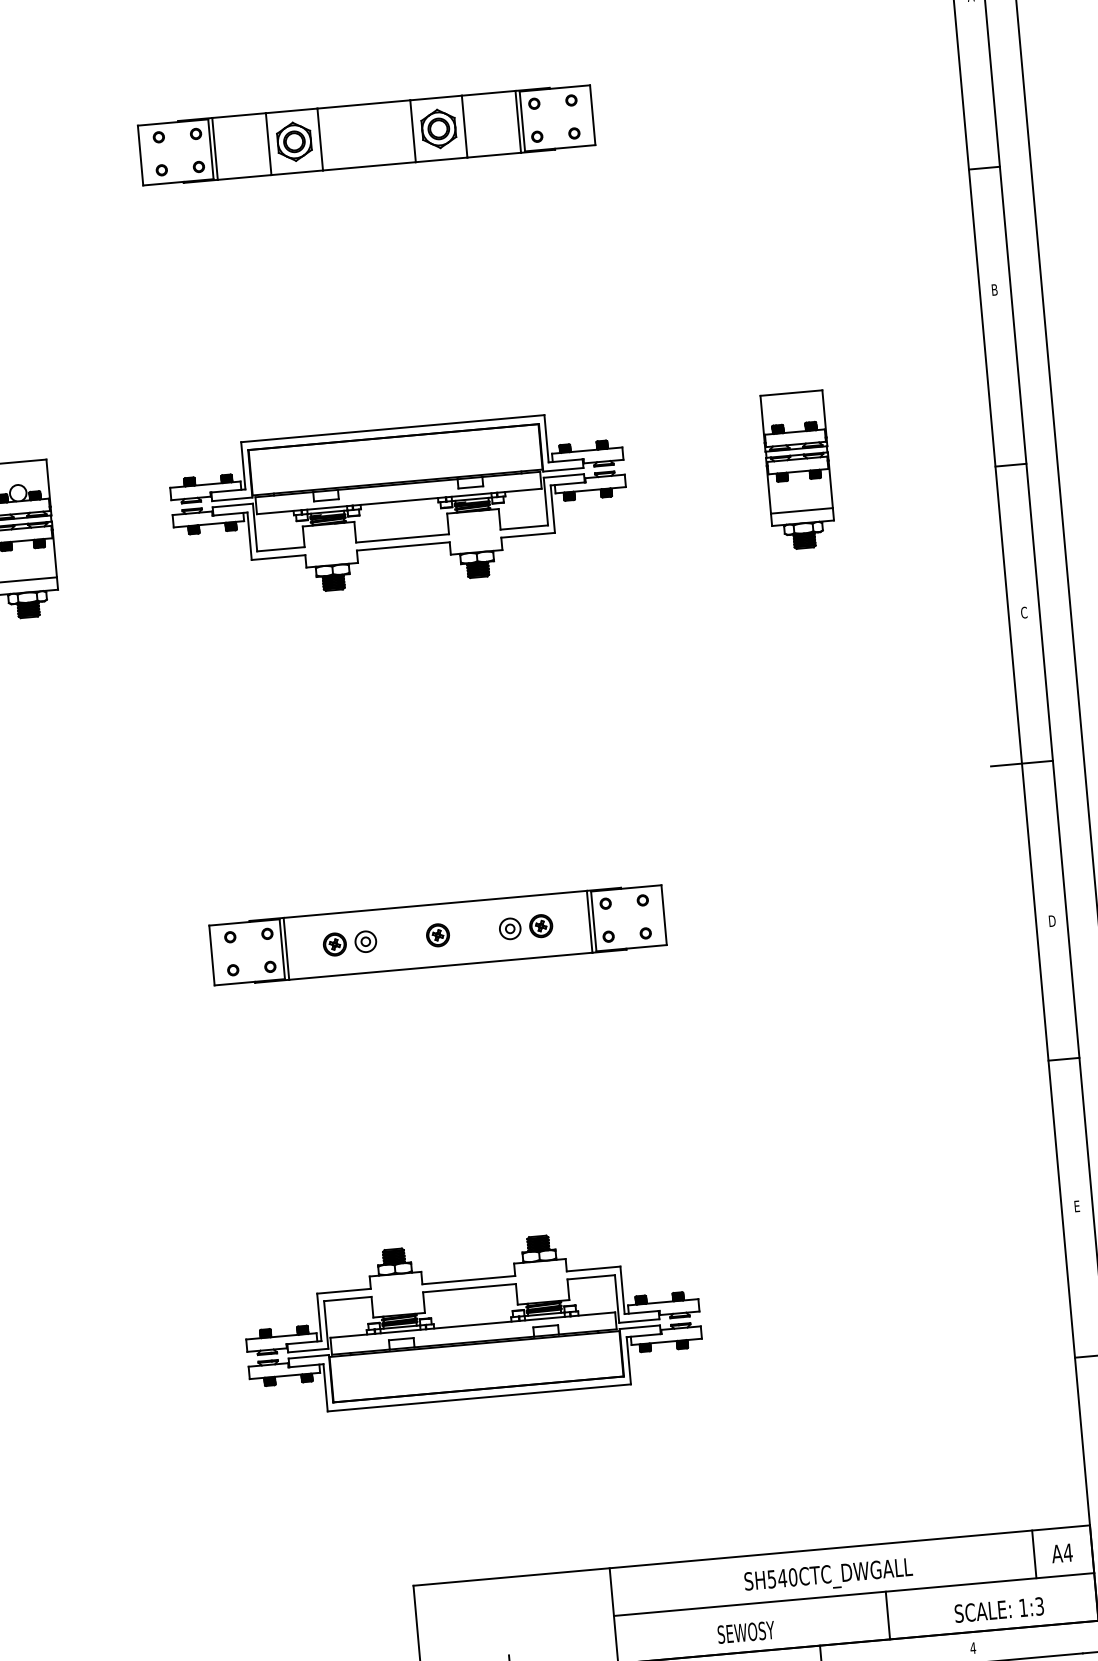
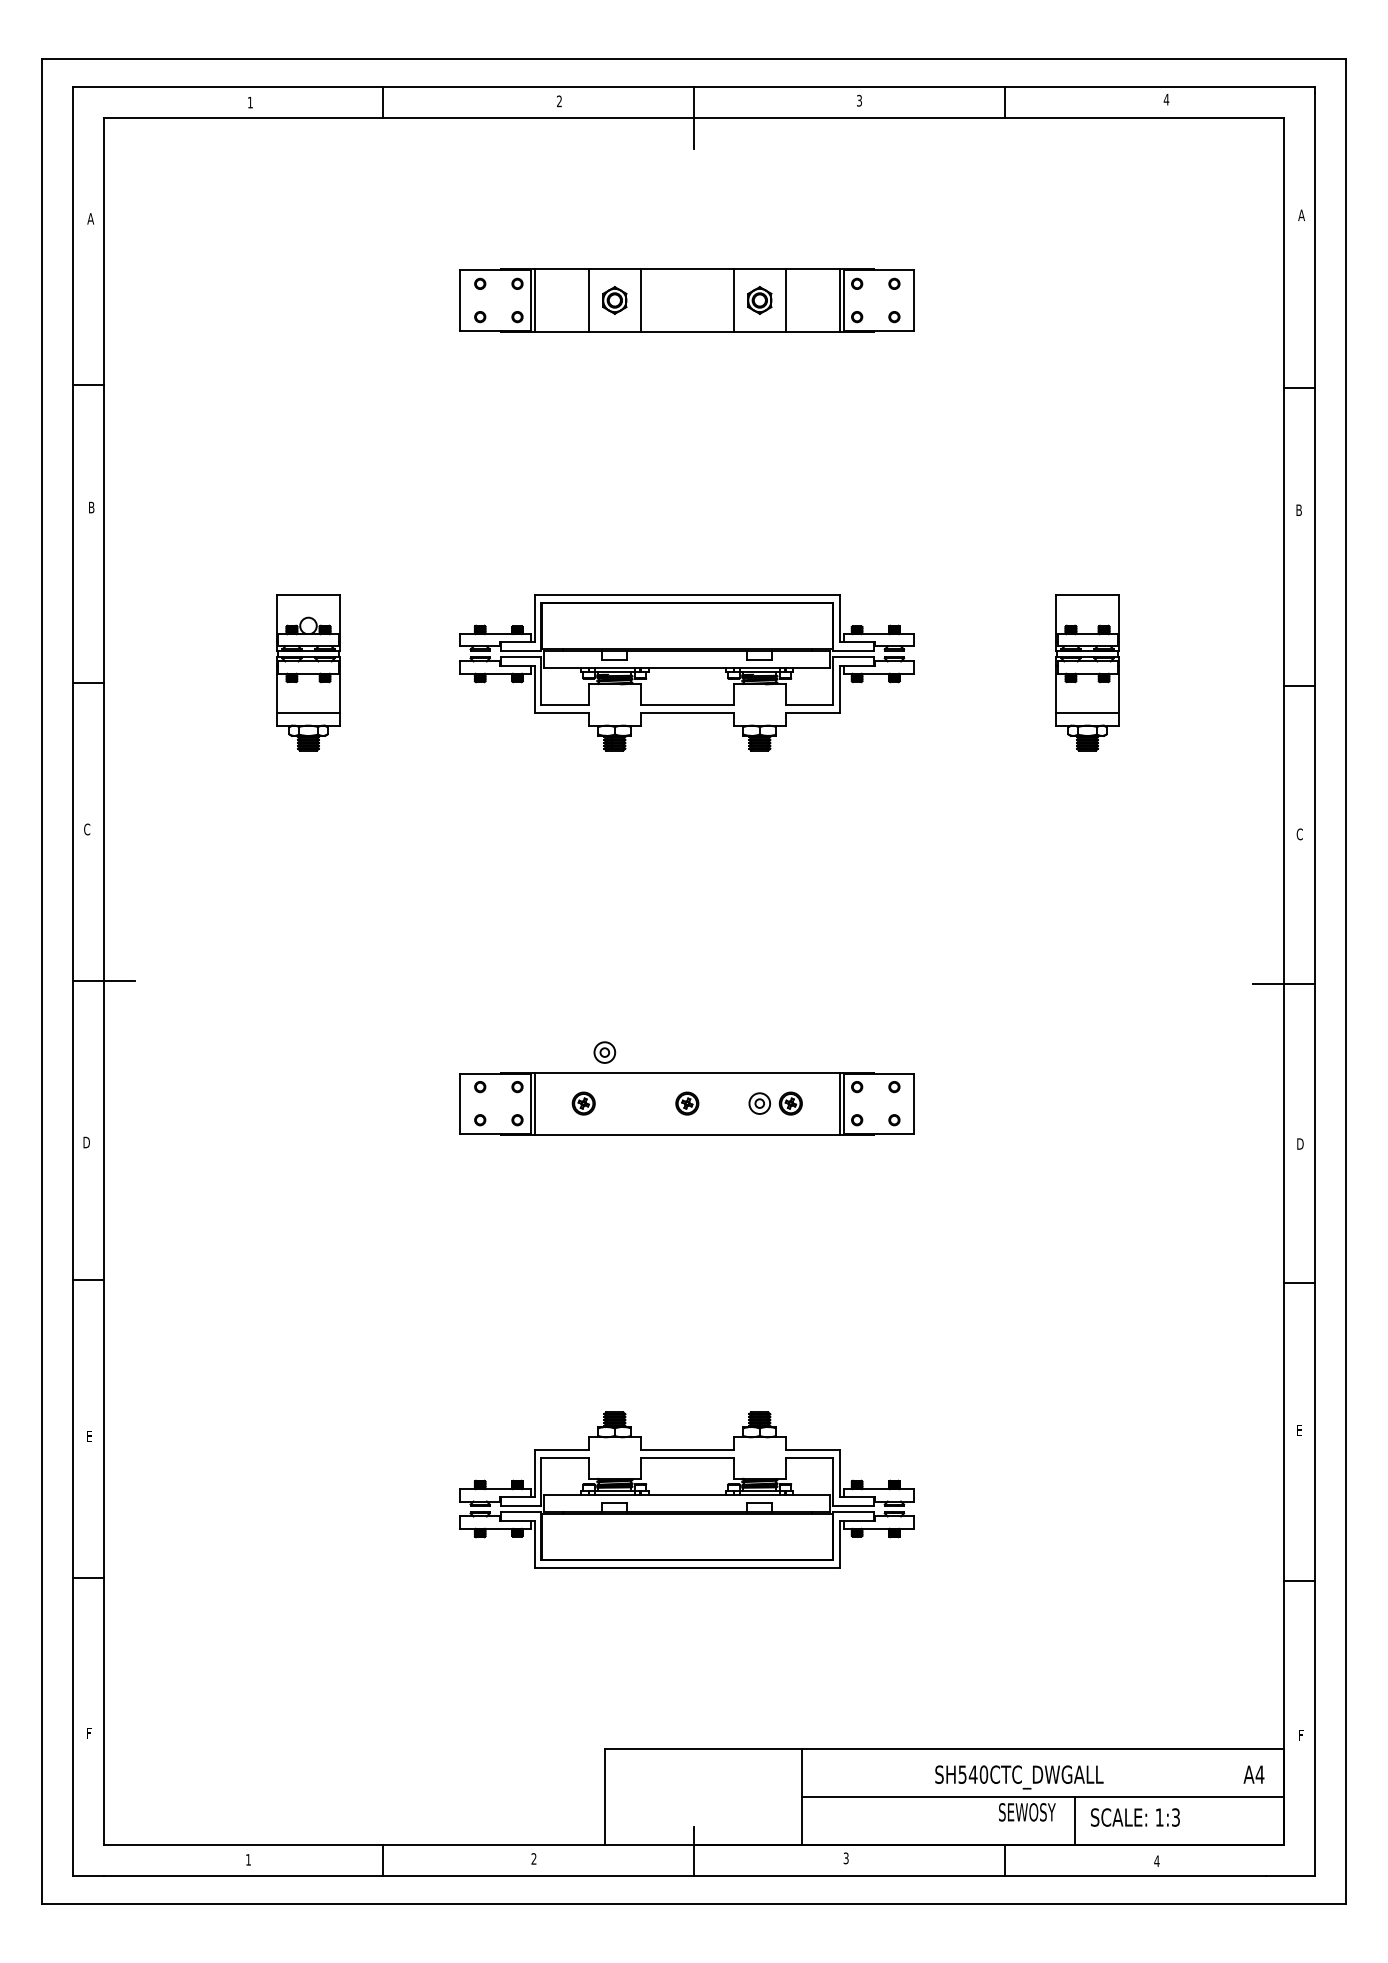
part: (438, 128) -> (759, 300), size x0.7
part: (294, 141) -> (614, 300), size x0.7
part: (365, 941) -> (604, 1052), moved
line: (1034, 1554) -> (1226, 1773), removed
text: (999, 1609) -> (1135, 1817), moved
text: (746, 1632) -> (1027, 1812), moved

